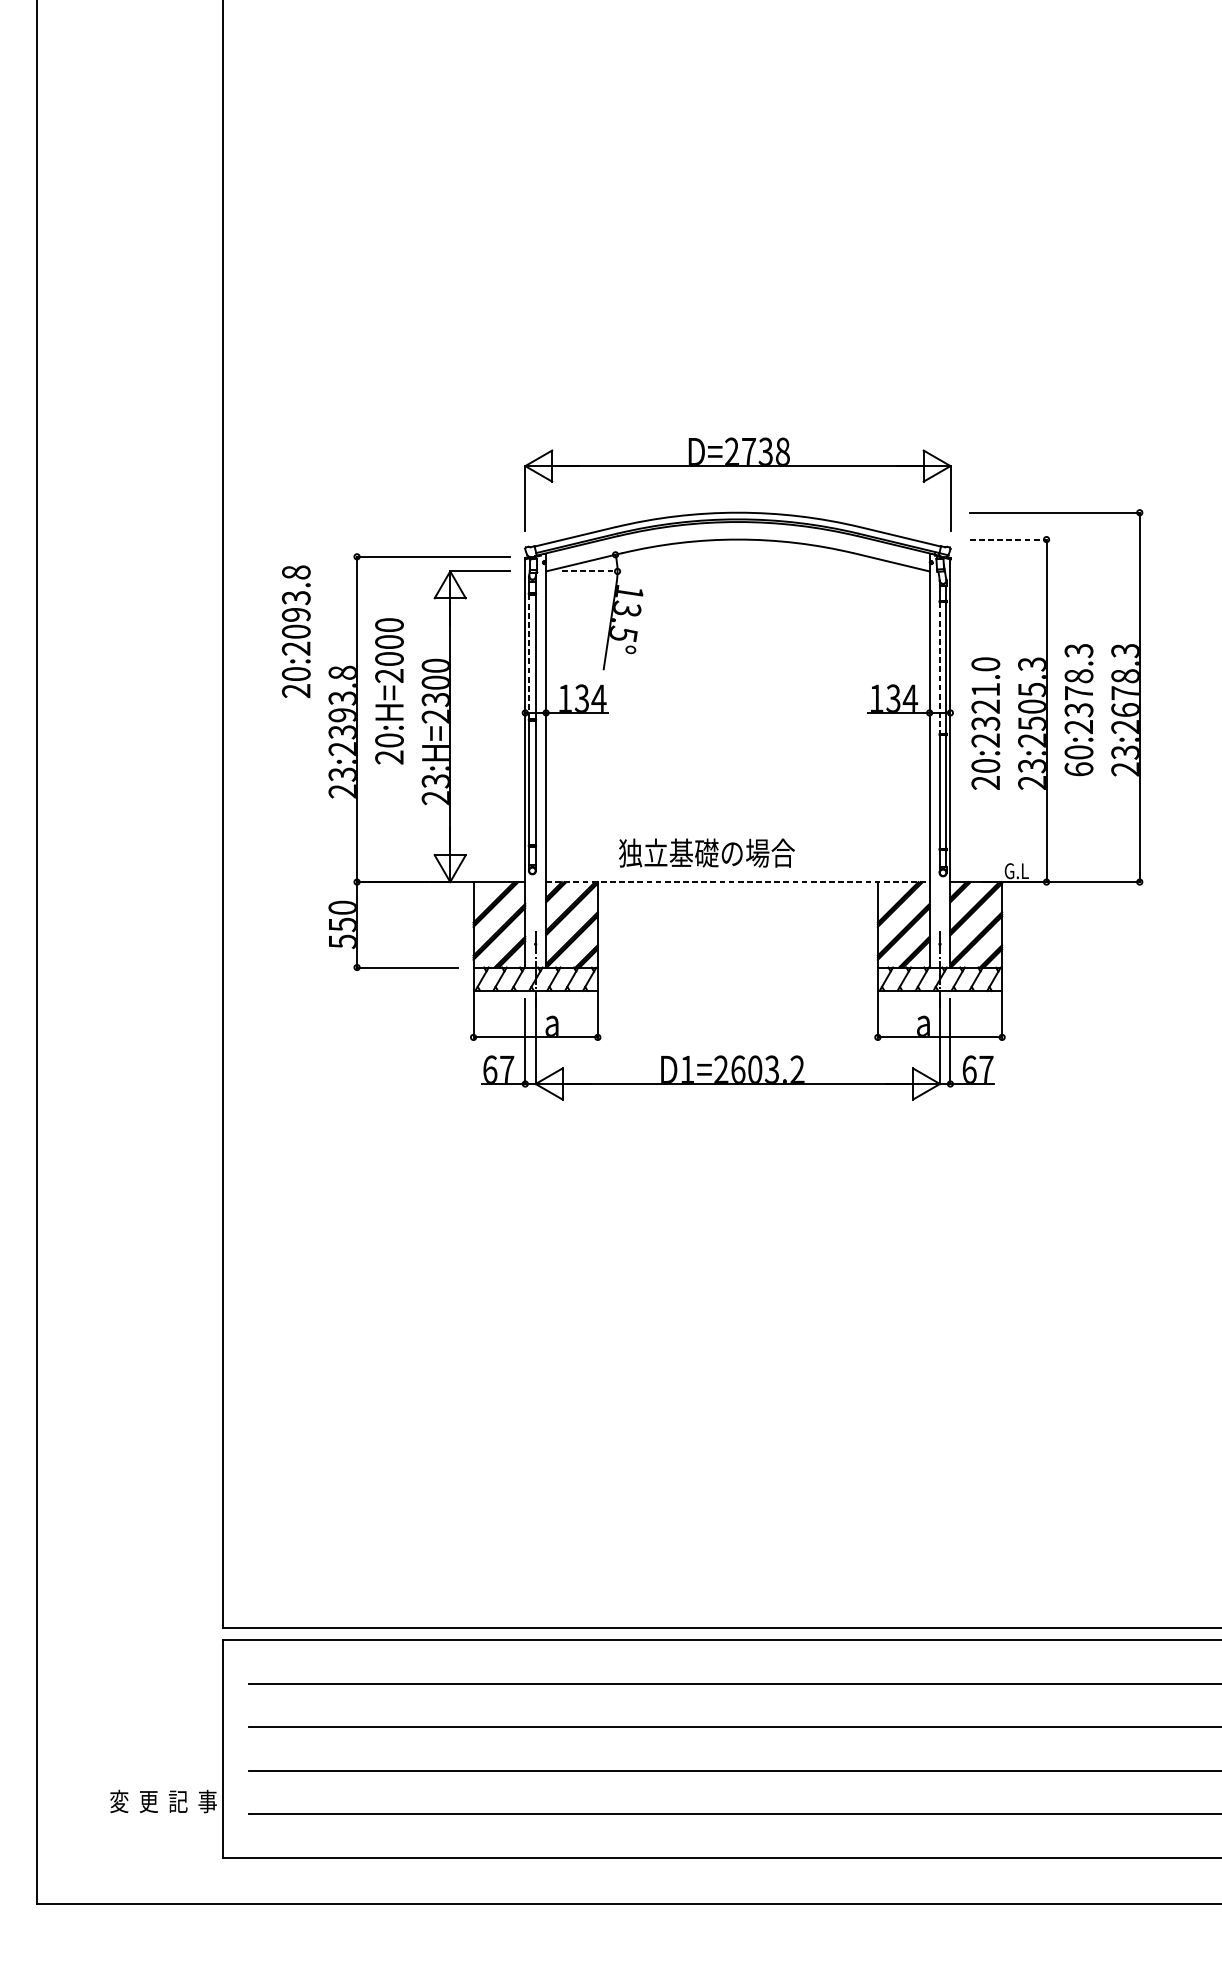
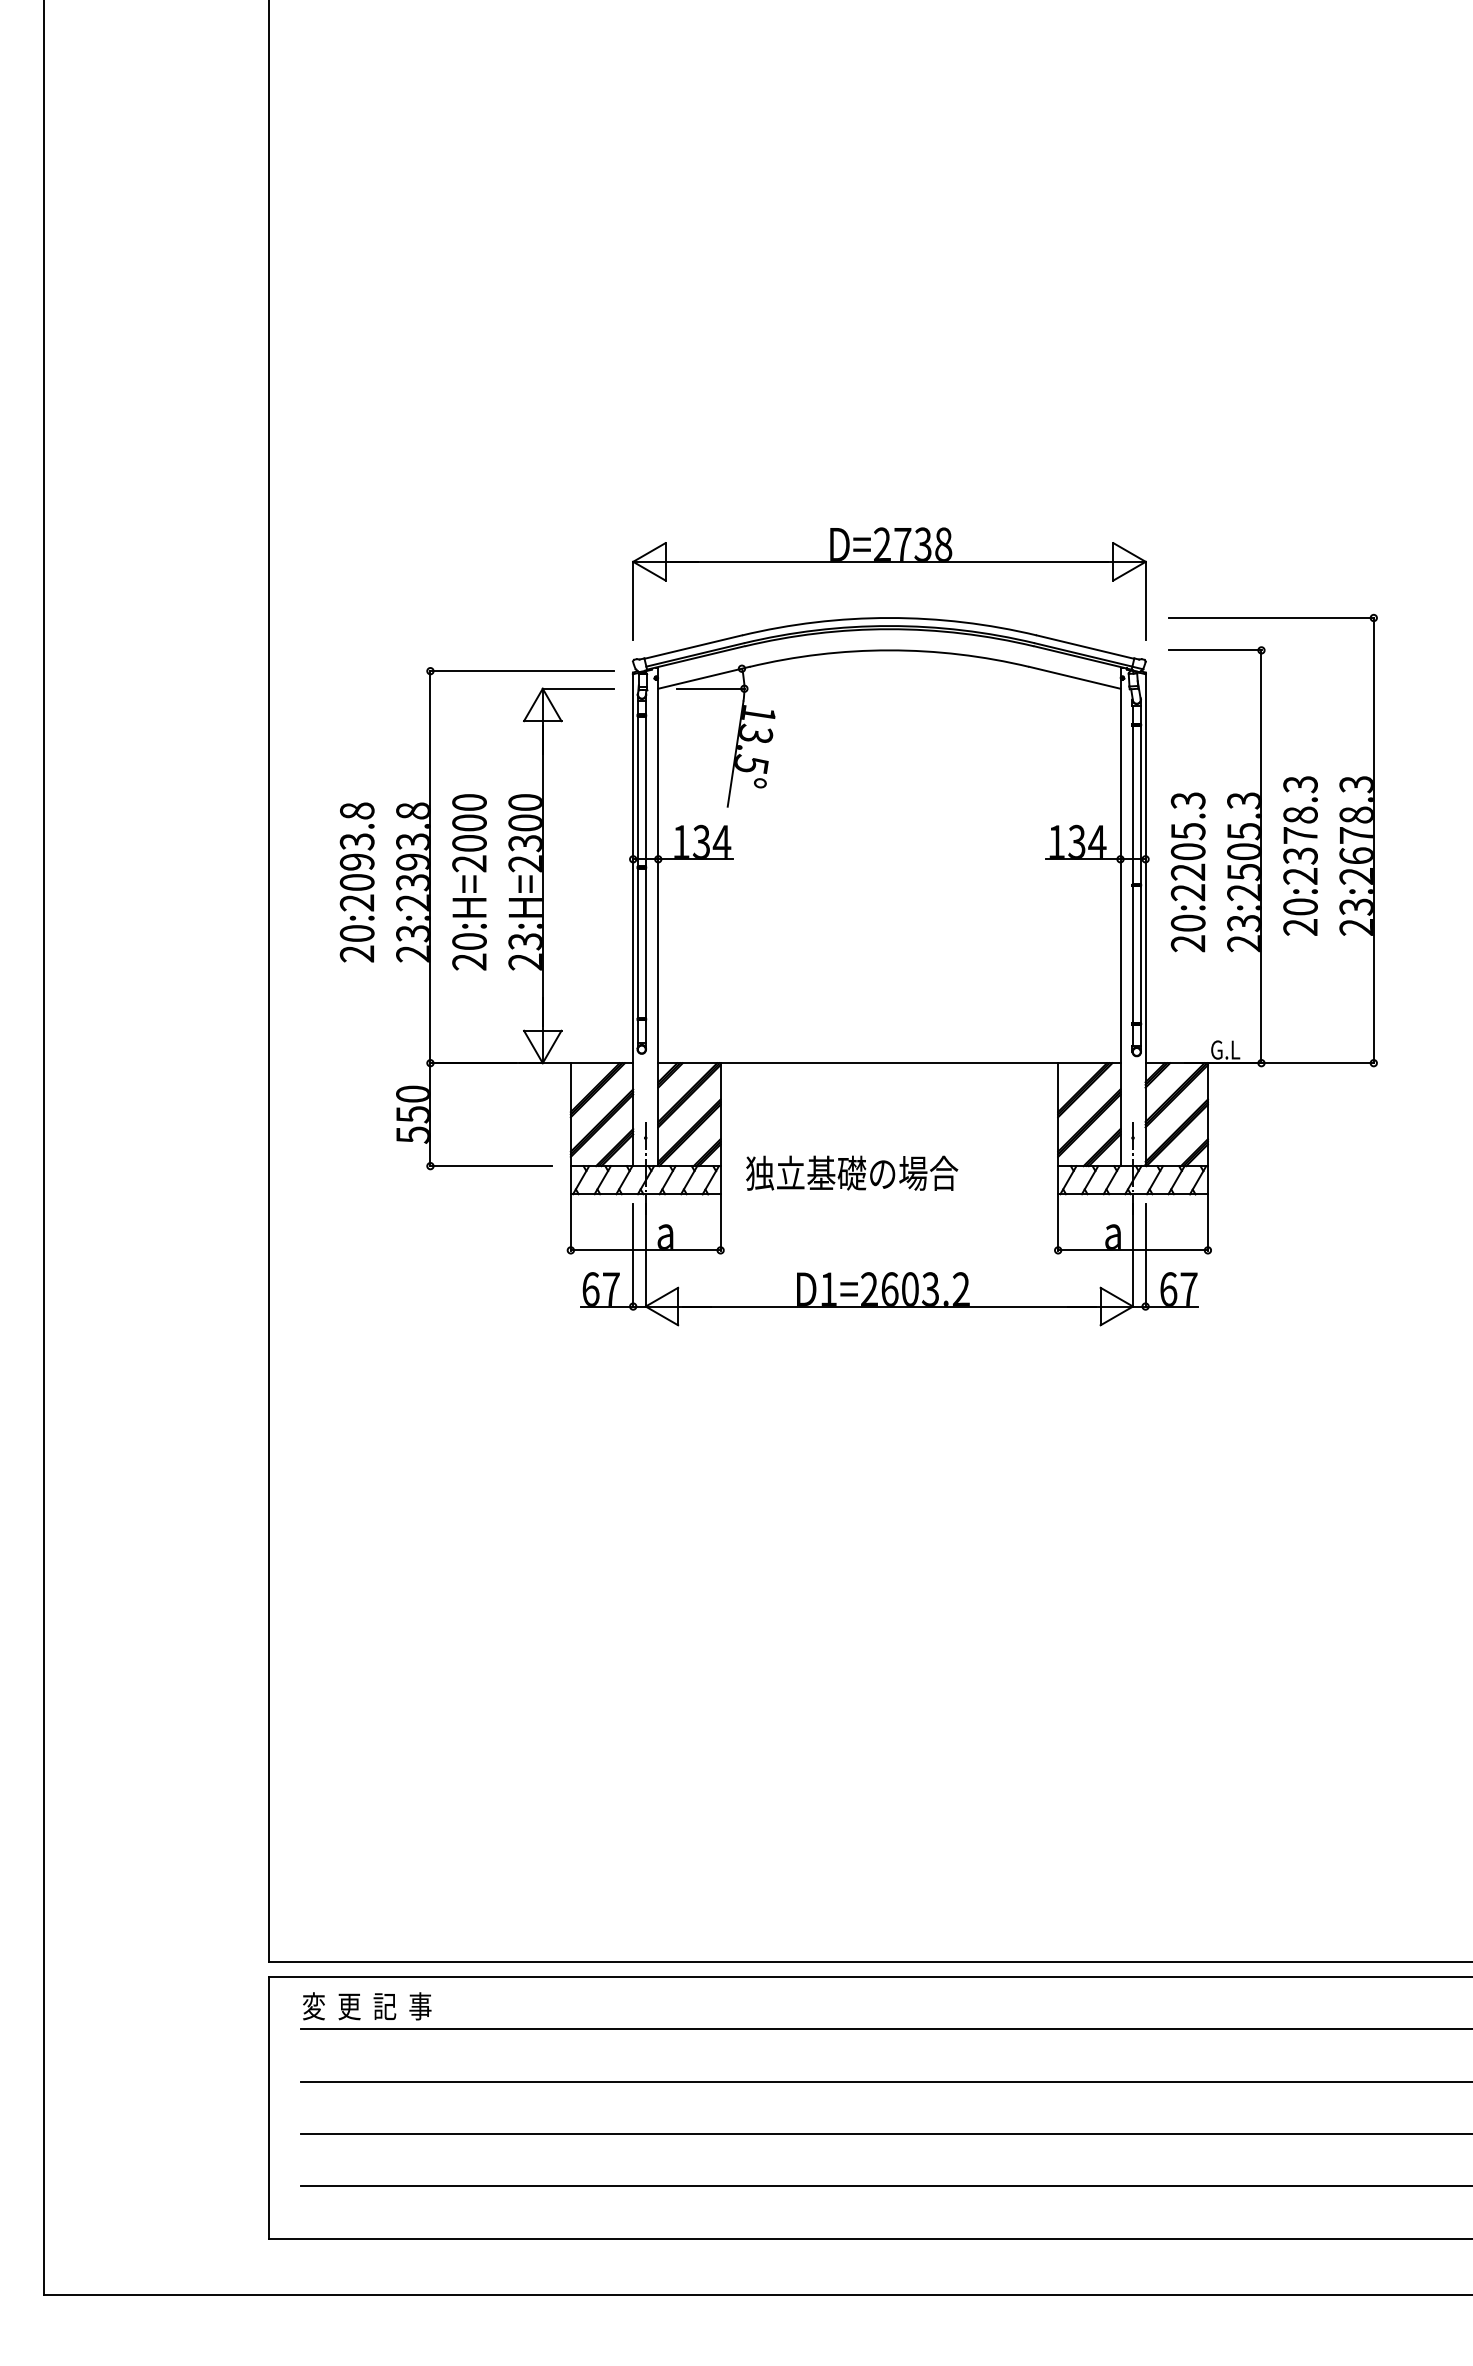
line: (1008, 539) -> (1215, 650), dashed -> solid
line: (589, 571) -> (710, 688), dashed -> solid
text: (295, 631) -> (356, 882), moved
line: (528, 656) -> (637, 791), dashed -> solid
line: (939, 668) -> (1132, 805), dashed -> solid
text: (389, 691) -> (469, 882), moved
text: (985, 694) -> (1187, 836), 20:2321.0 -> 20:2205.3
text: (1078, 768) -> (1300, 926), 60:2378.3 -> 20:2378.3
text: (707, 852) -> (852, 1172), moved
line: (737, 882) -> (889, 1063), dashed -> solid
text: (163, 1801) -> (367, 2006), moved

